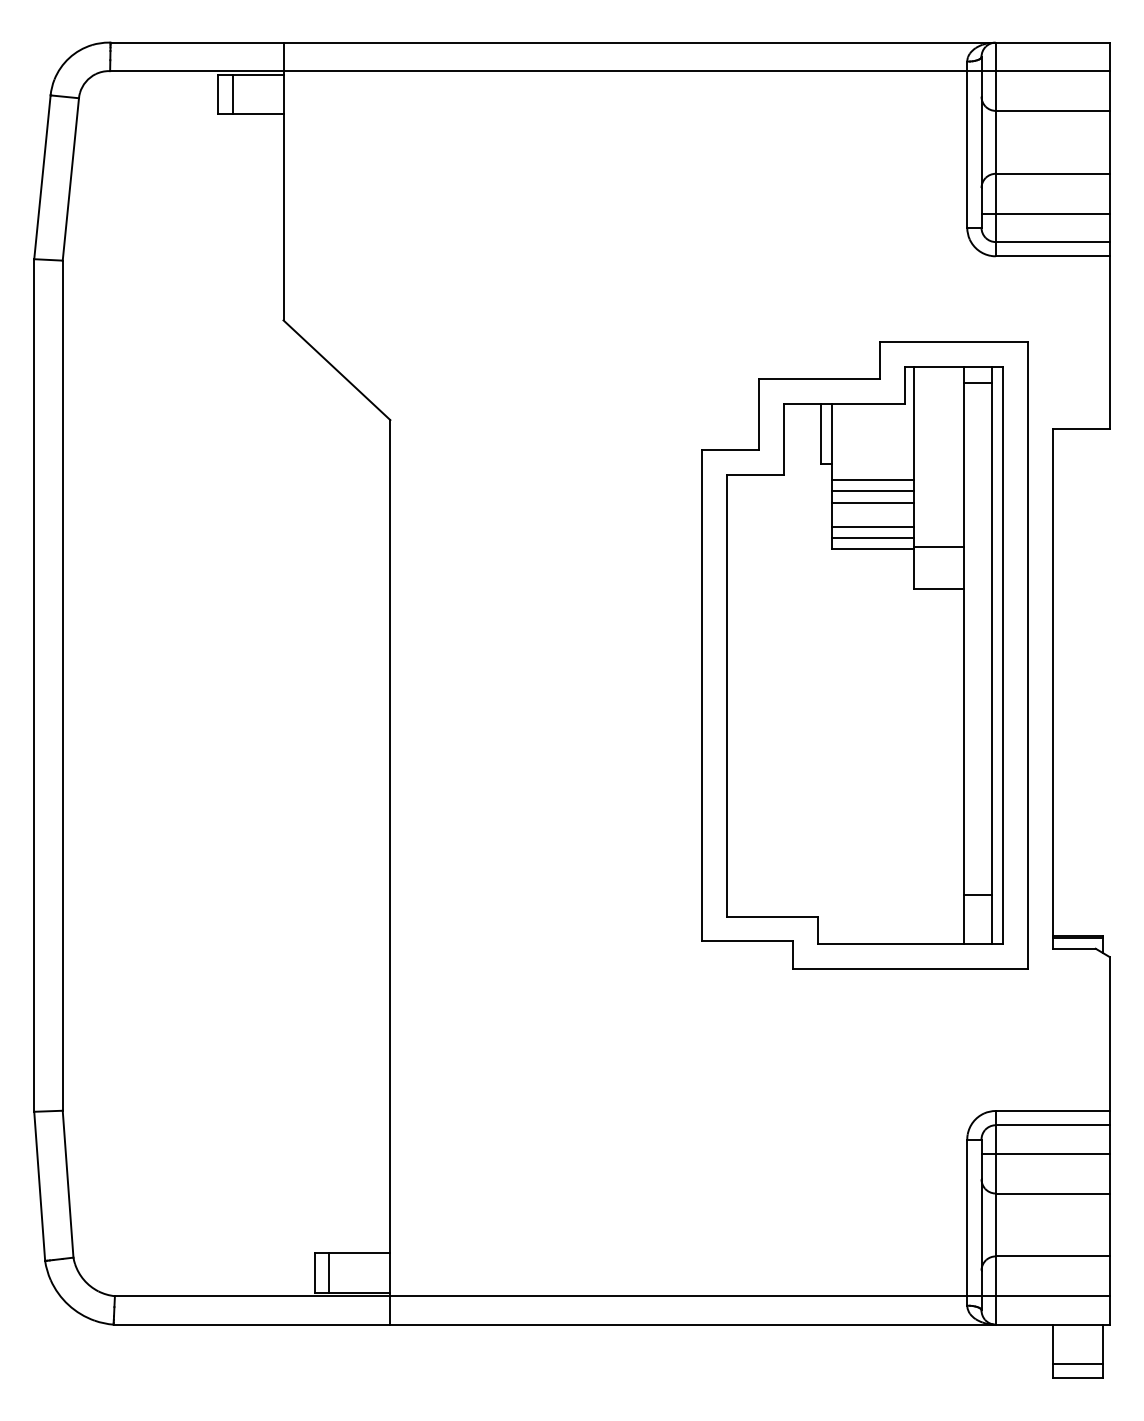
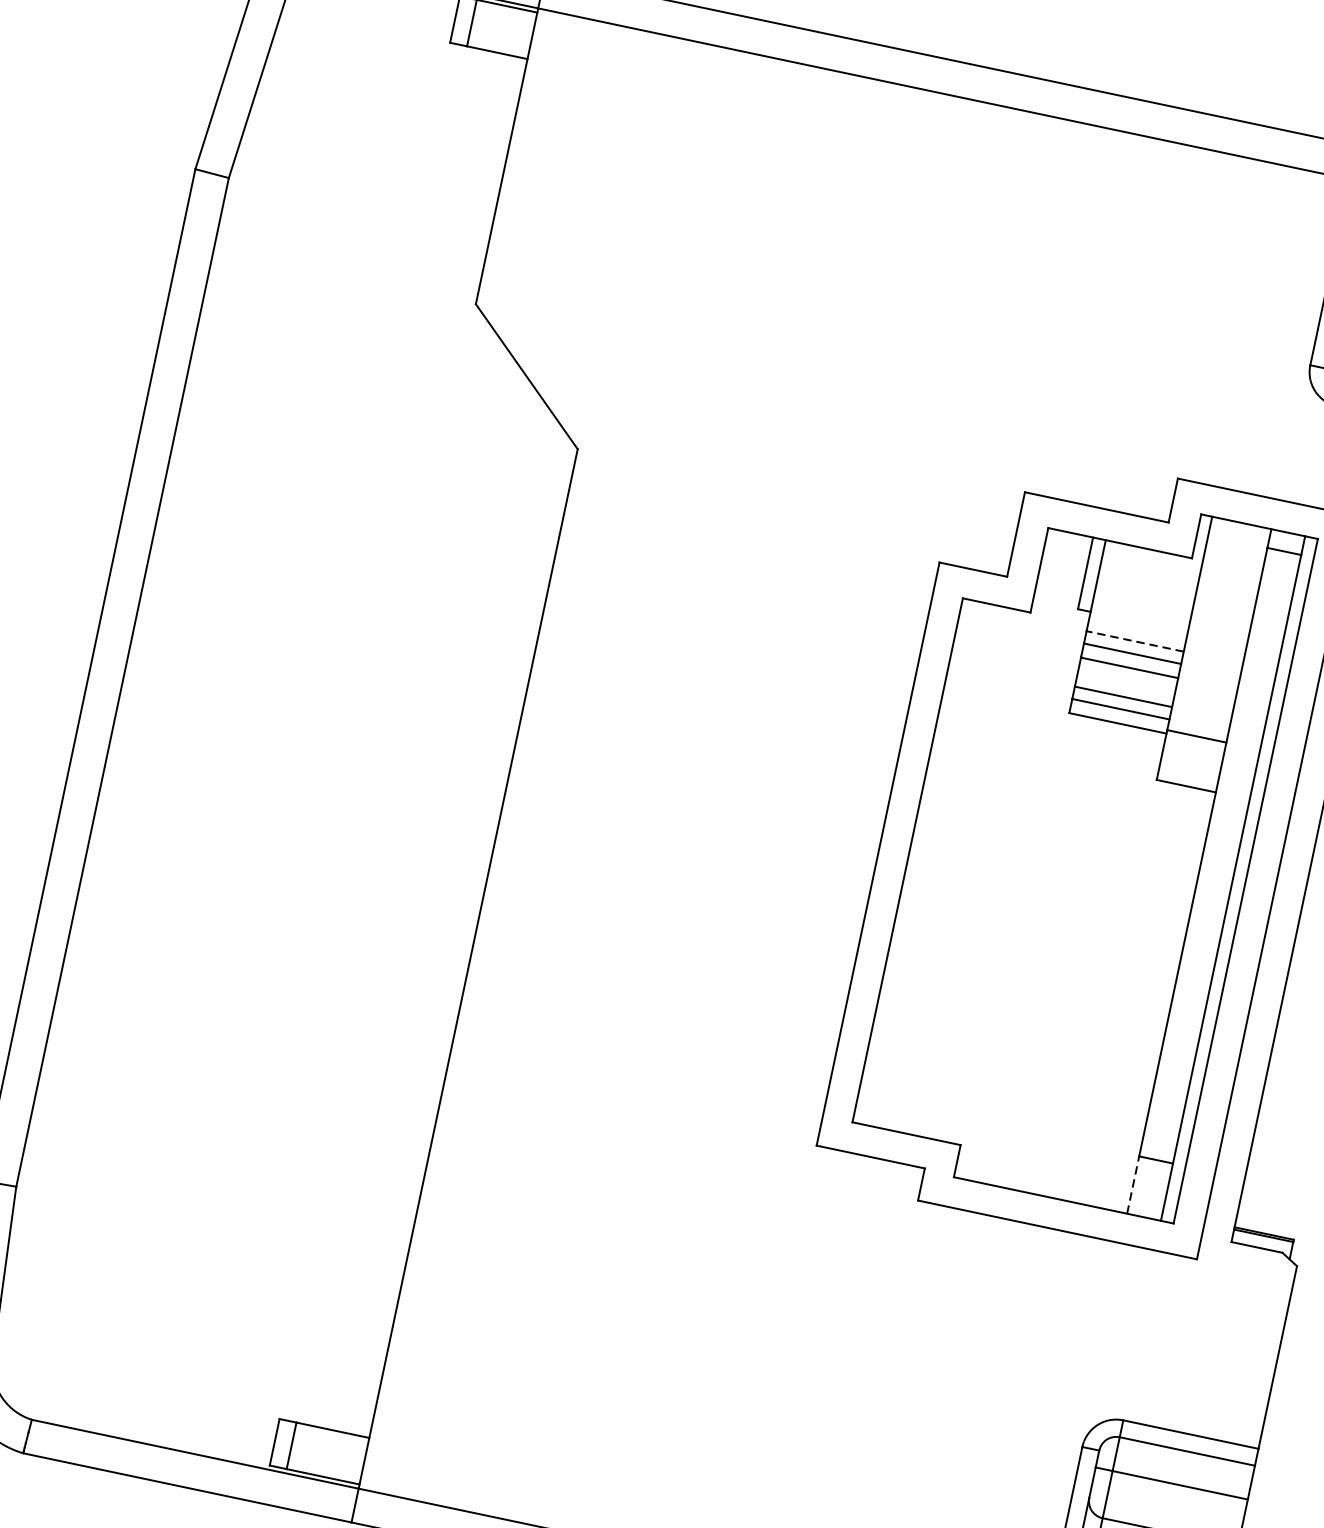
line: (872, 480) -> (1134, 641), solid -> dashed
line: (963, 918) -> (1133, 1183), solid -> dashed

